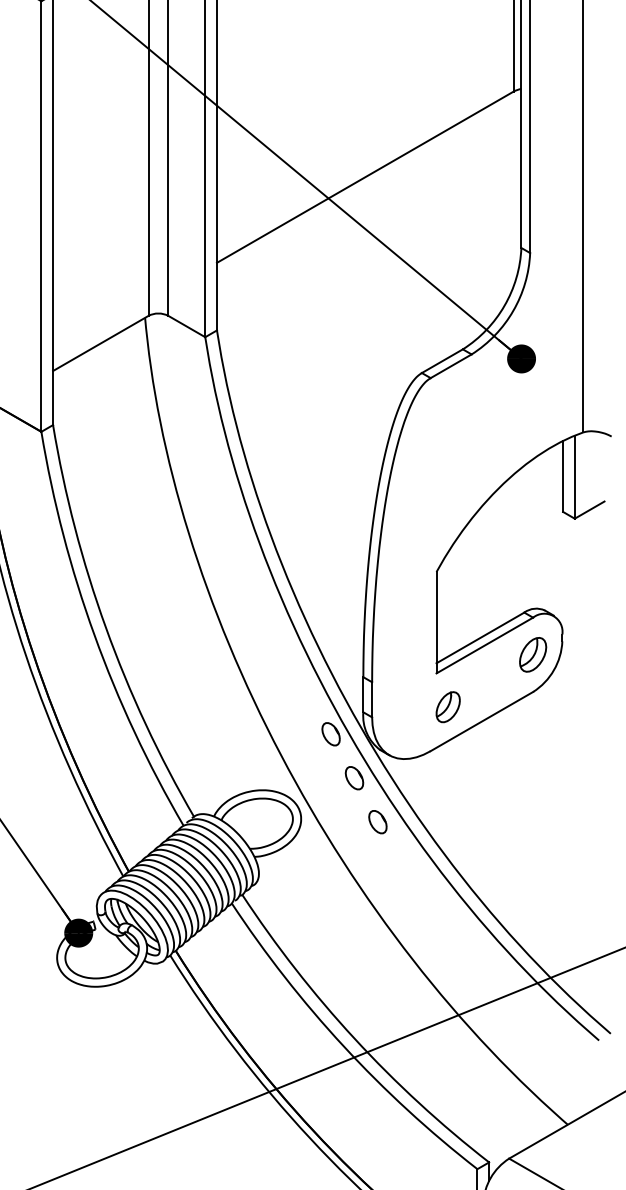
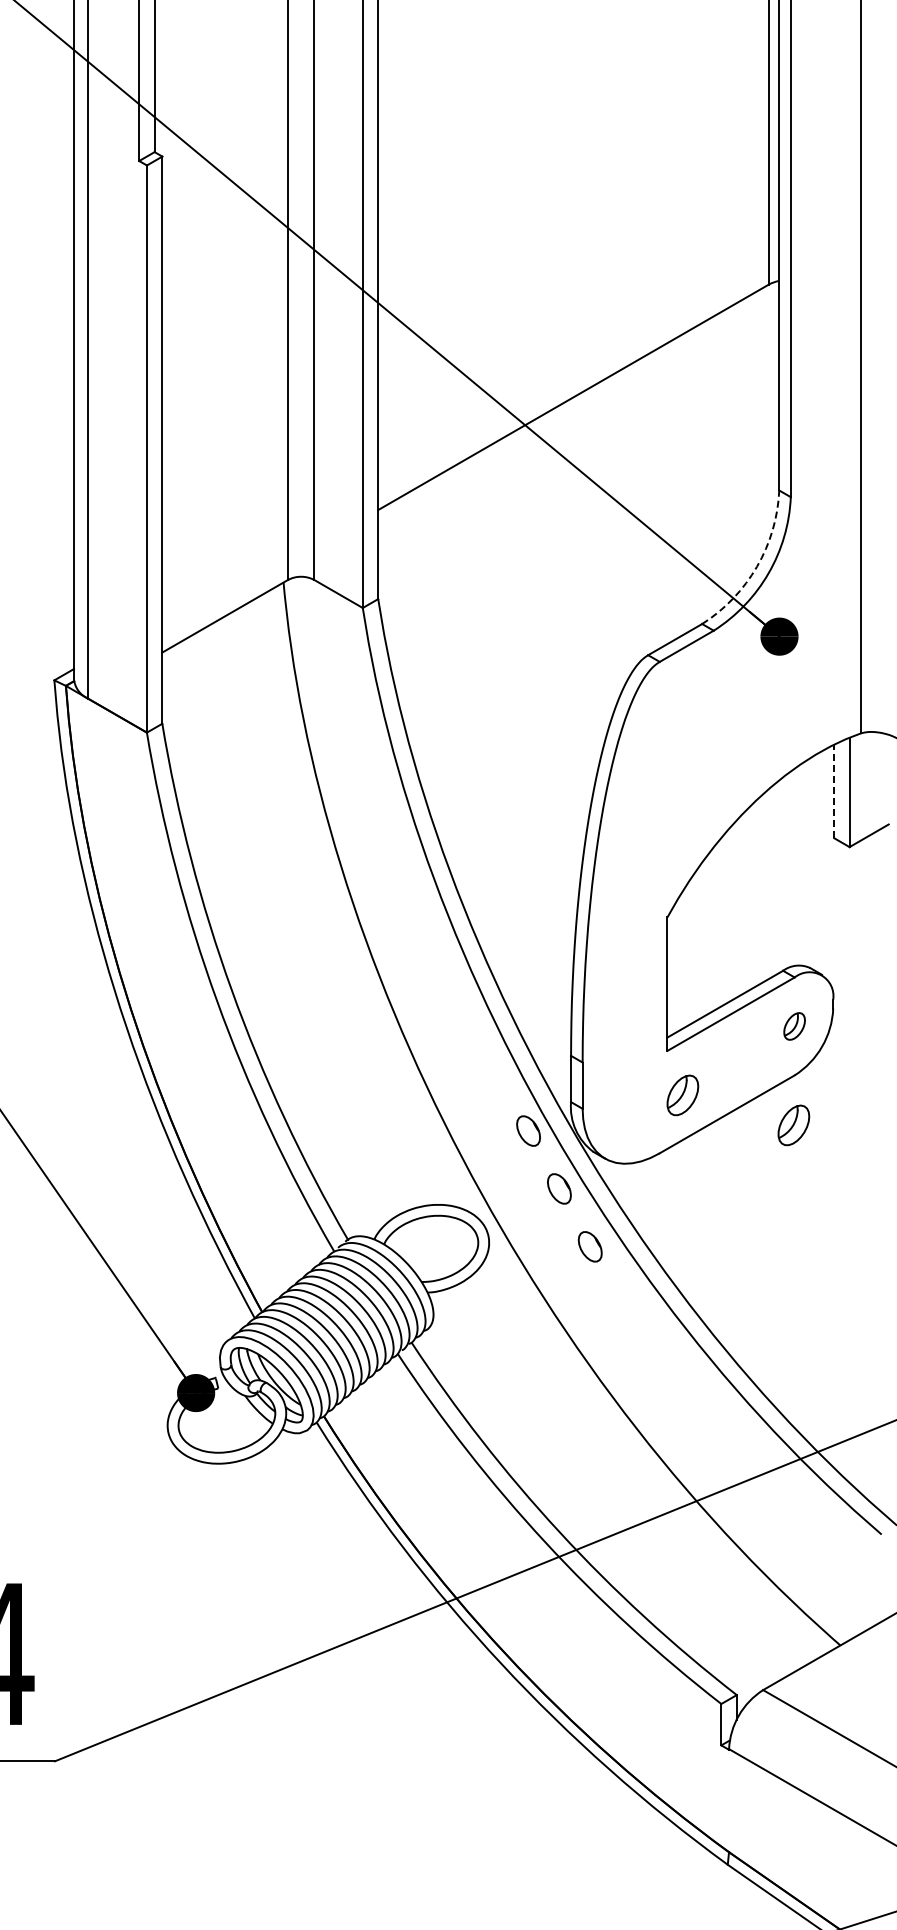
arc: (504, 305) -> (757, 566), solid -> dashed
line: (563, 476) -> (834, 791), solid -> dashed
part: (532, 654) -> (794, 1026), size x0.6
part: (532, 730) -> (793, 1125), added

